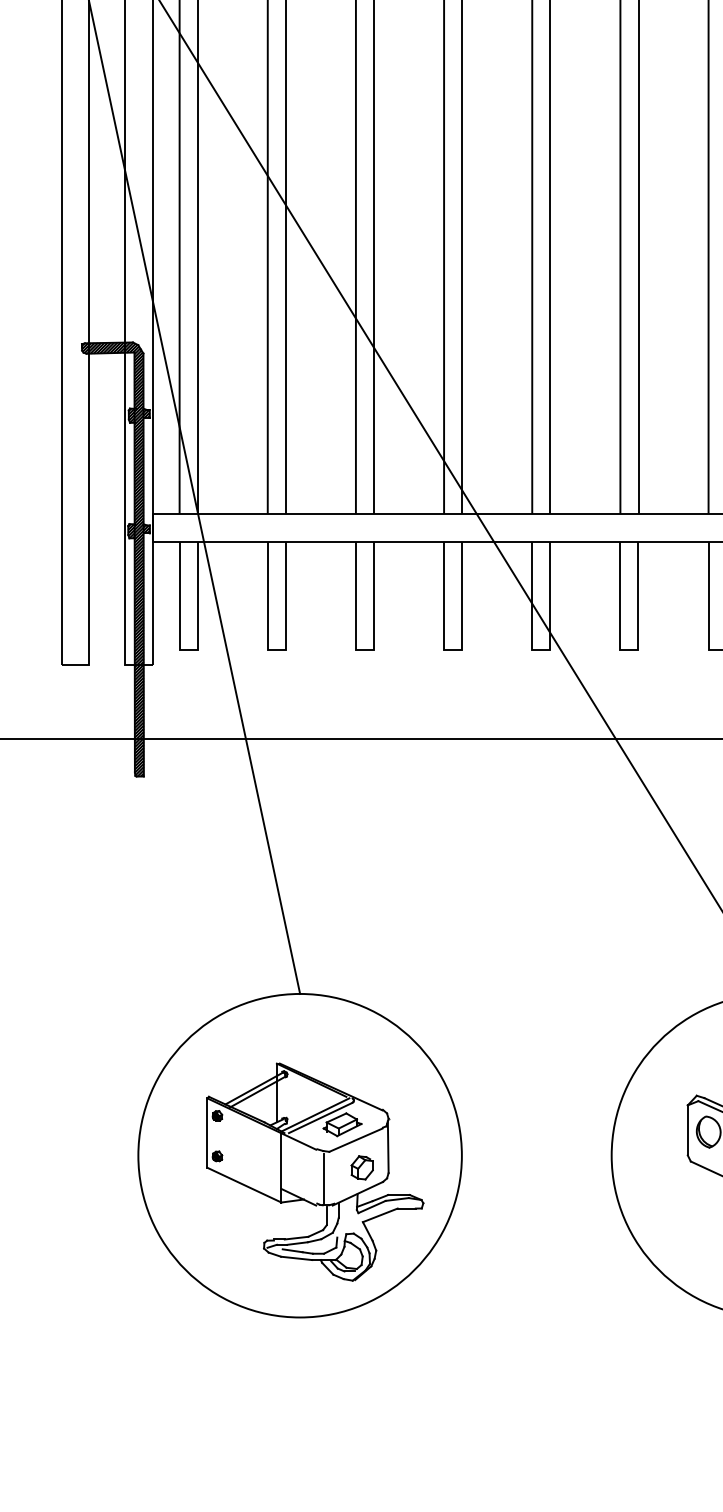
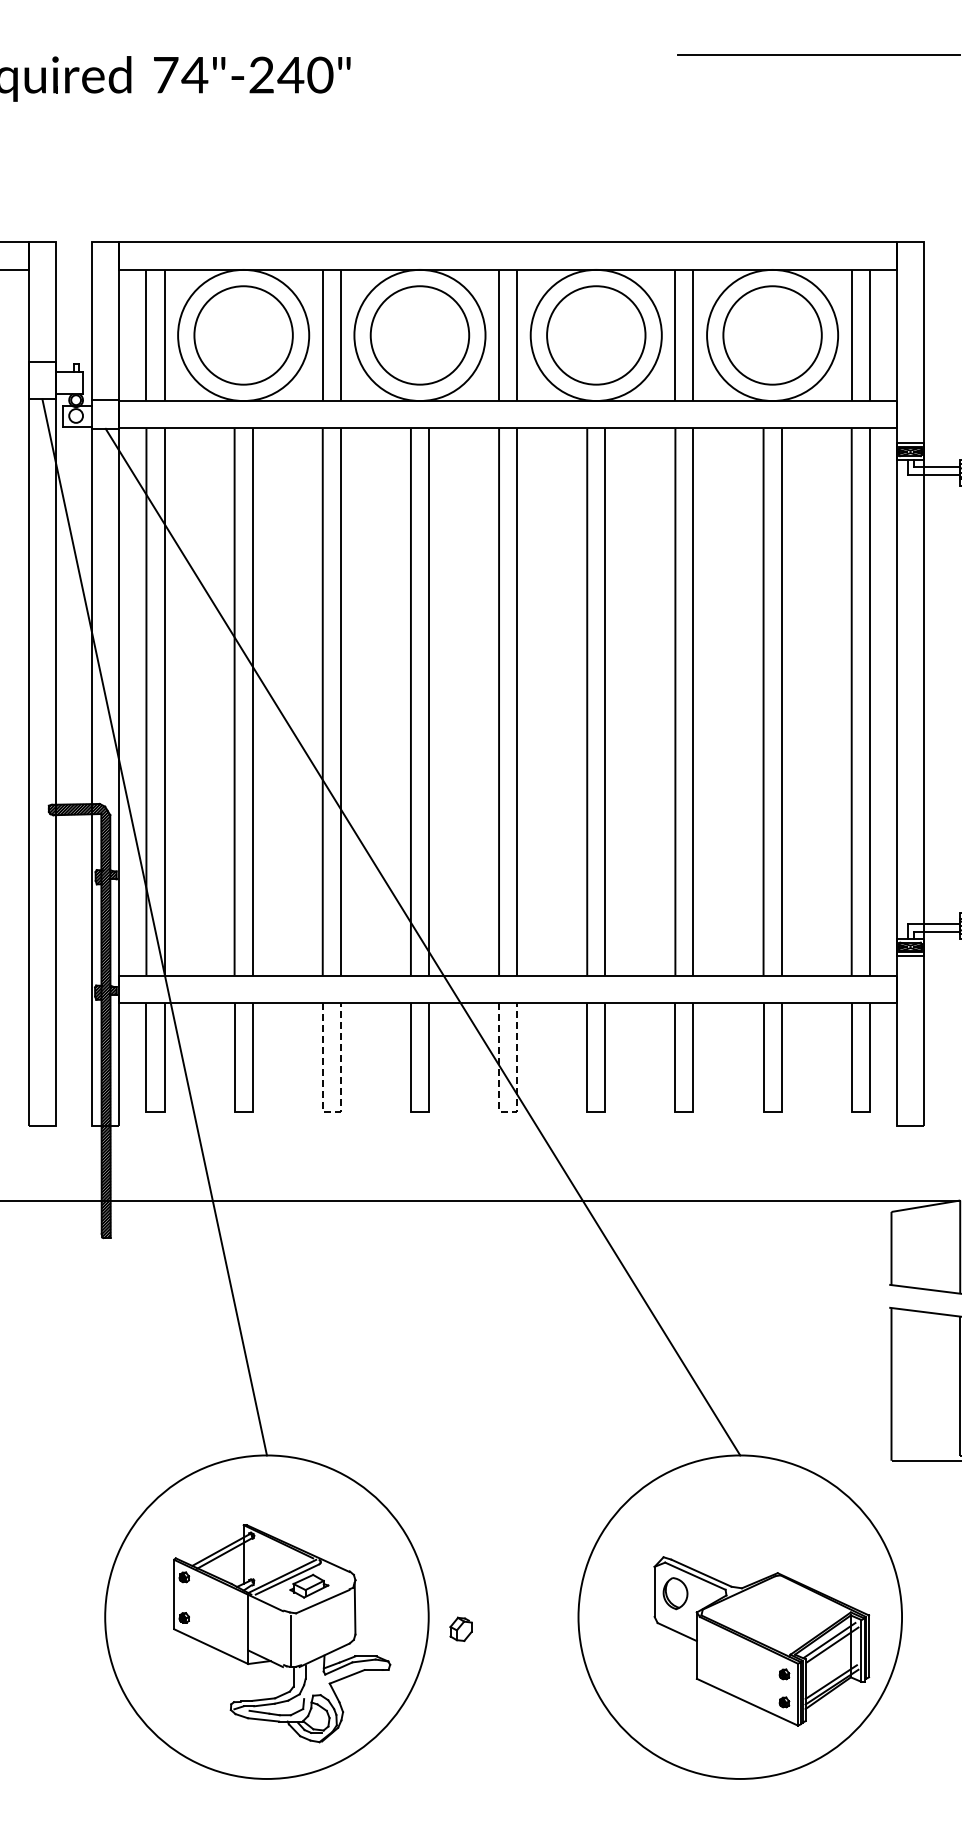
line: (365, 650) -> (332, 1111), solid -> dashed
line: (541, 650) -> (508, 1111), solid -> dashed
part: (361, 1167) -> (460, 1628), moved

